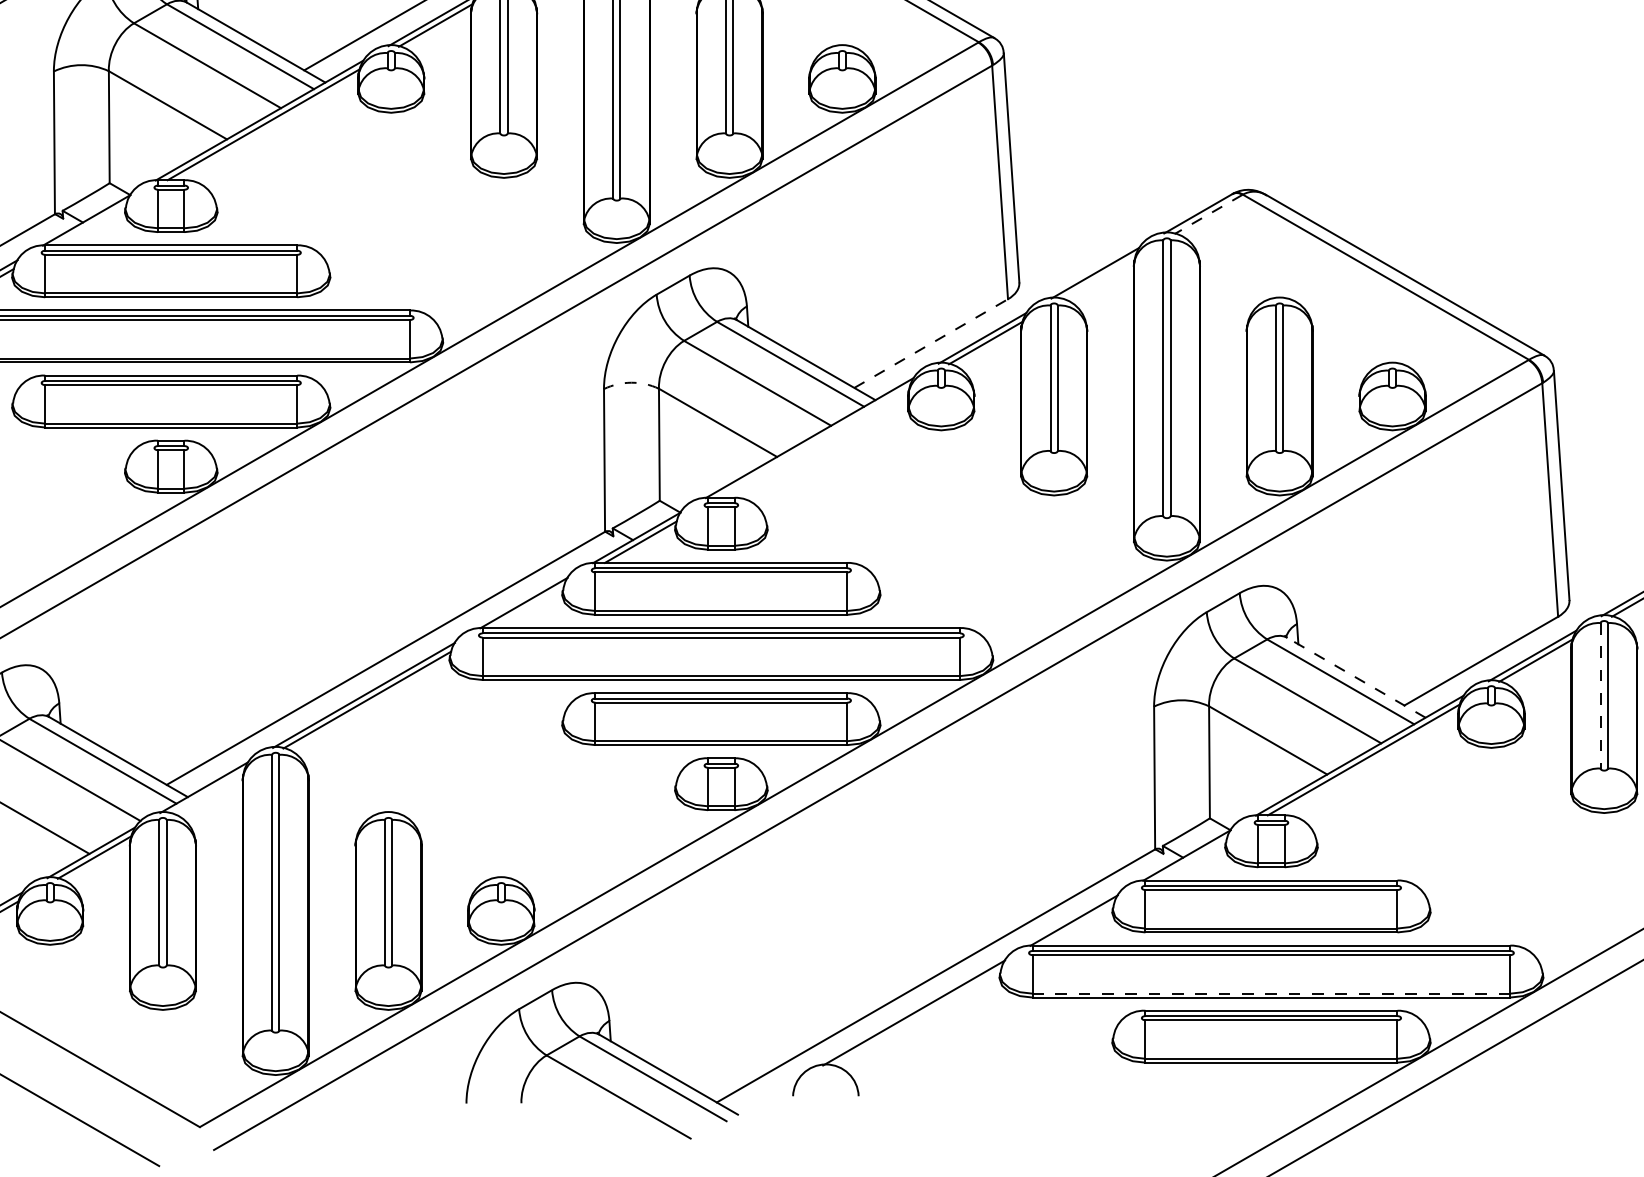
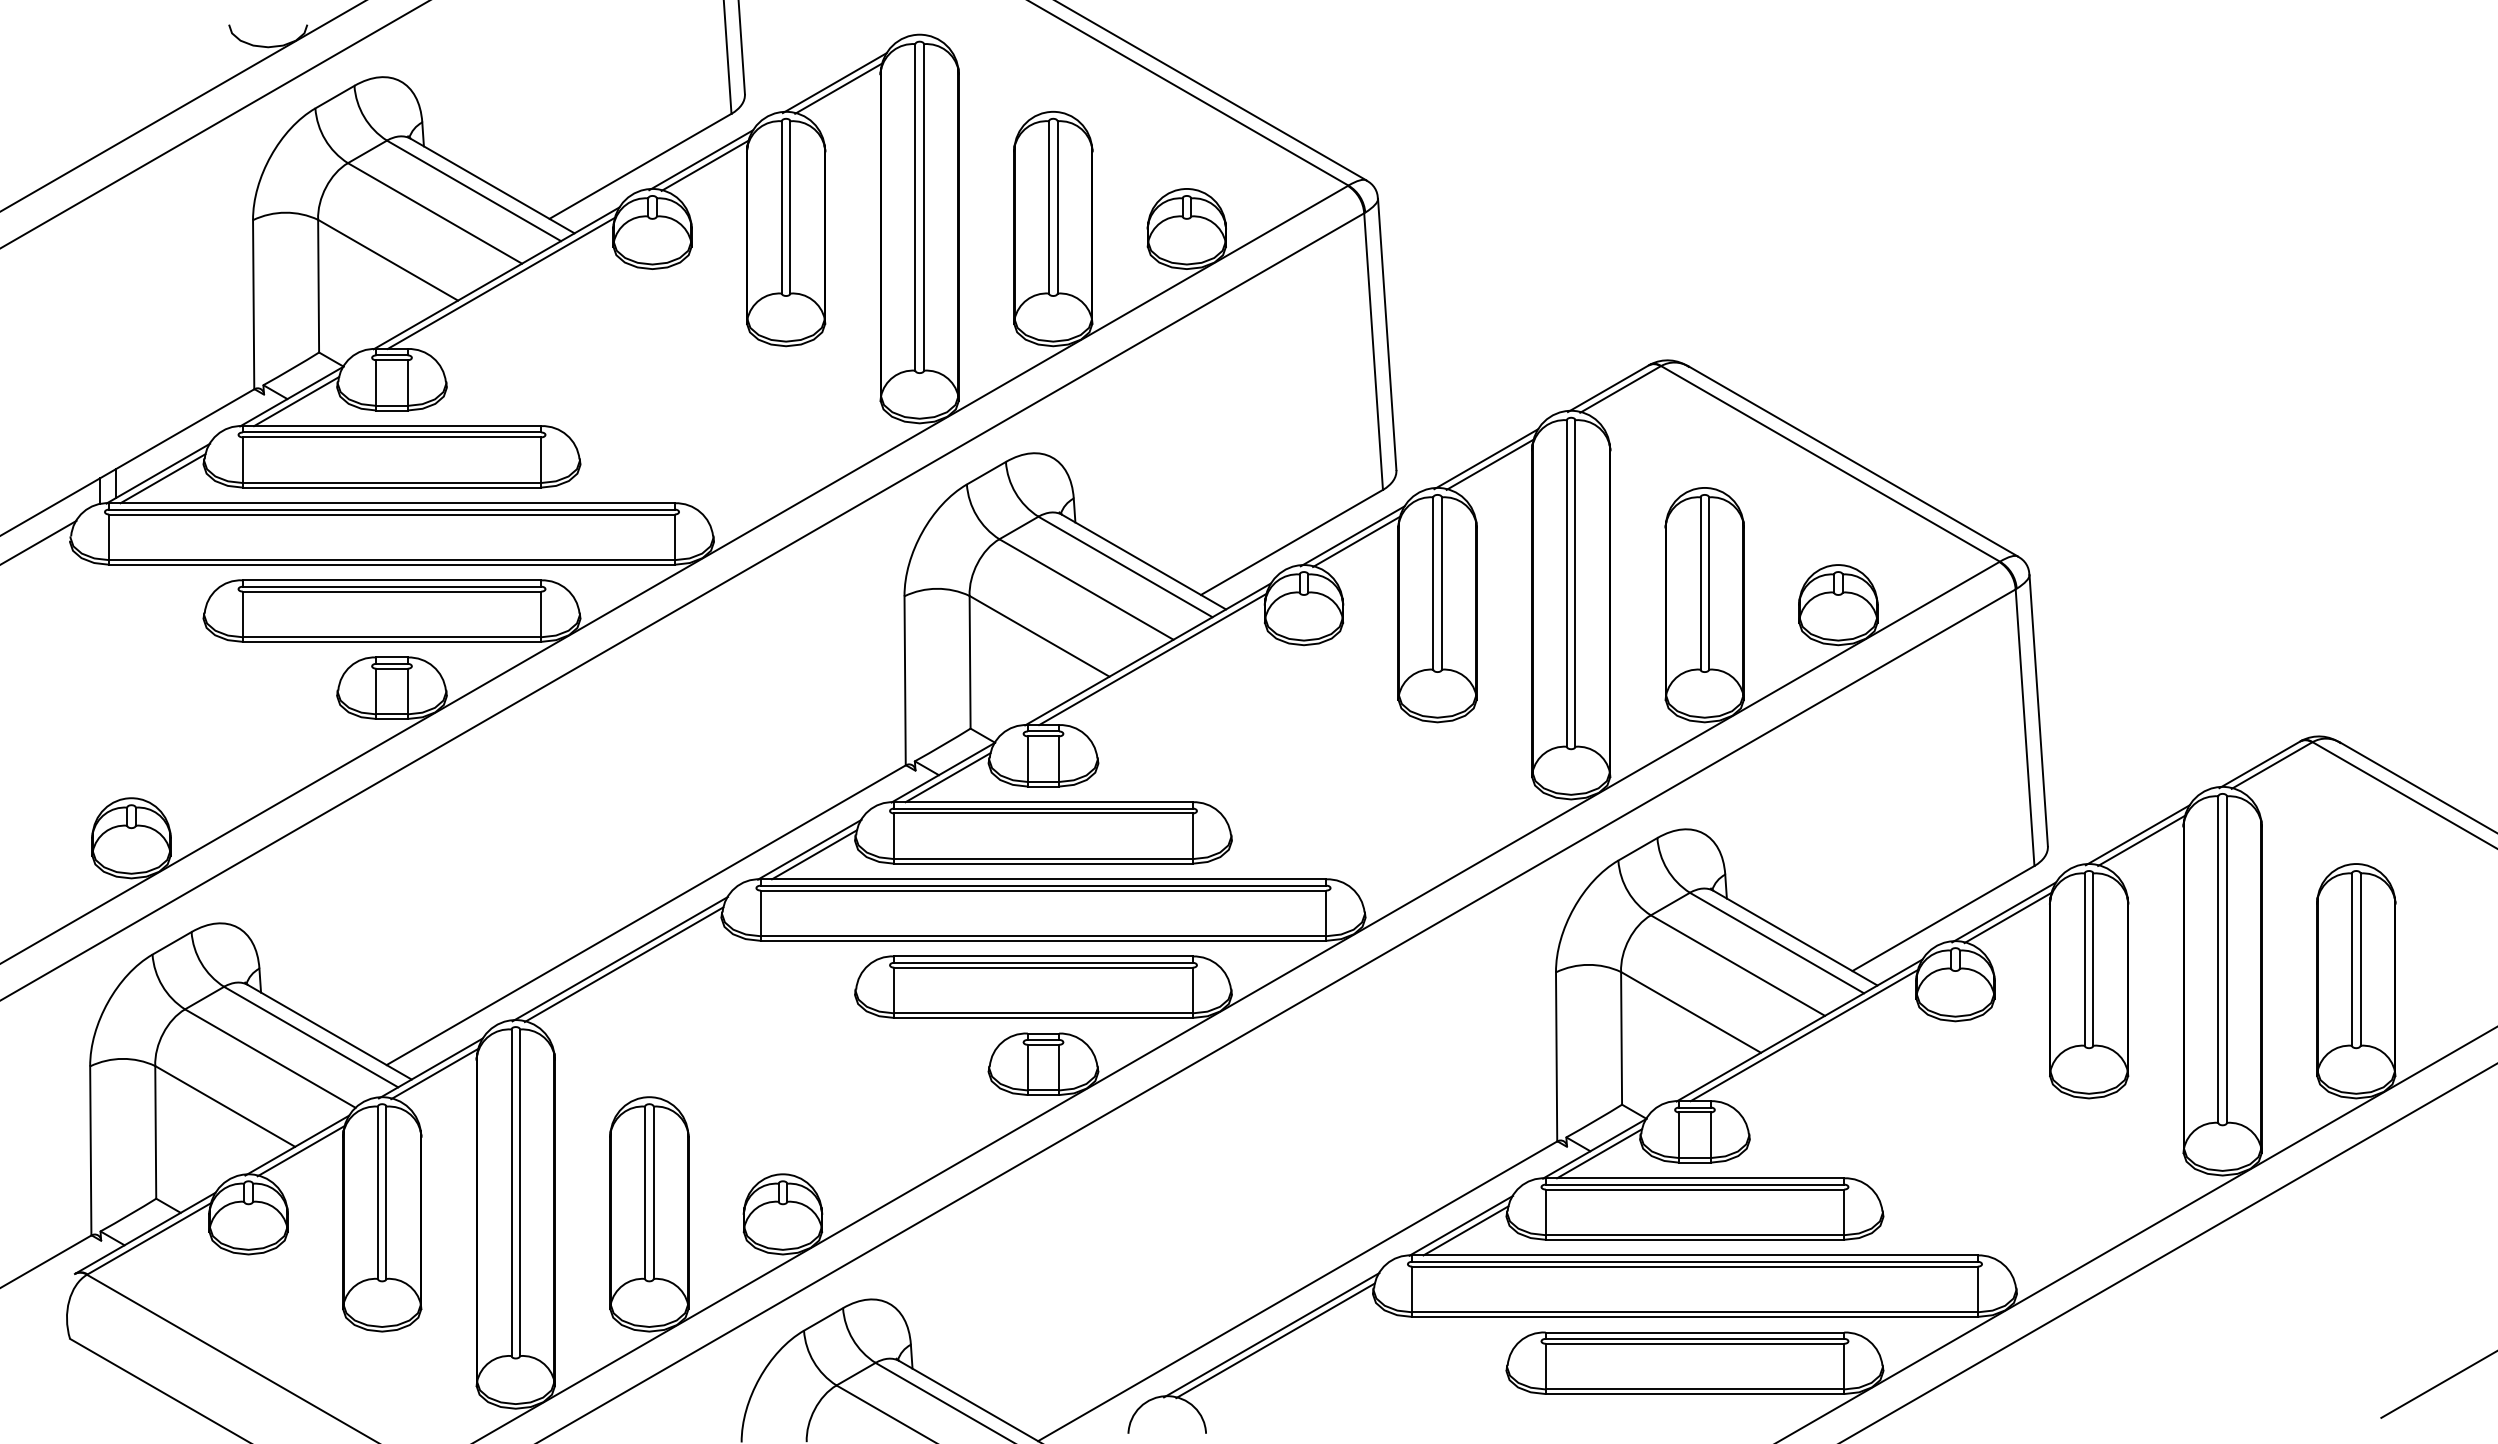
line: (1207, 214) -> (1619, 389), dashed -> solid
line: (90, 224) -> (296, 401), added
line: (1097, 277) -> (1489, 464), added
line: (931, 343) -> (1292, 542), dashed -> solid
arc: (631, 382) -> (937, 588), dashed -> solid
line: (813, 442) -> (1152, 659), added
line: (527, 607) -> (814, 854), added
line: (1356, 678) -> (1795, 938), dashed -> solid
line: (1600, 696) -> (2084, 960), dashed -> solid
line: (207, 792) -> (434, 1073), added
line: (1190, 859) -> (1599, 1153), added
line: (1077, 924) -> (1465, 1230), added
line: (1271, 993) -> (1694, 1312), dashed -> solid
line: (917, 1017) -> (1275, 1340), added

